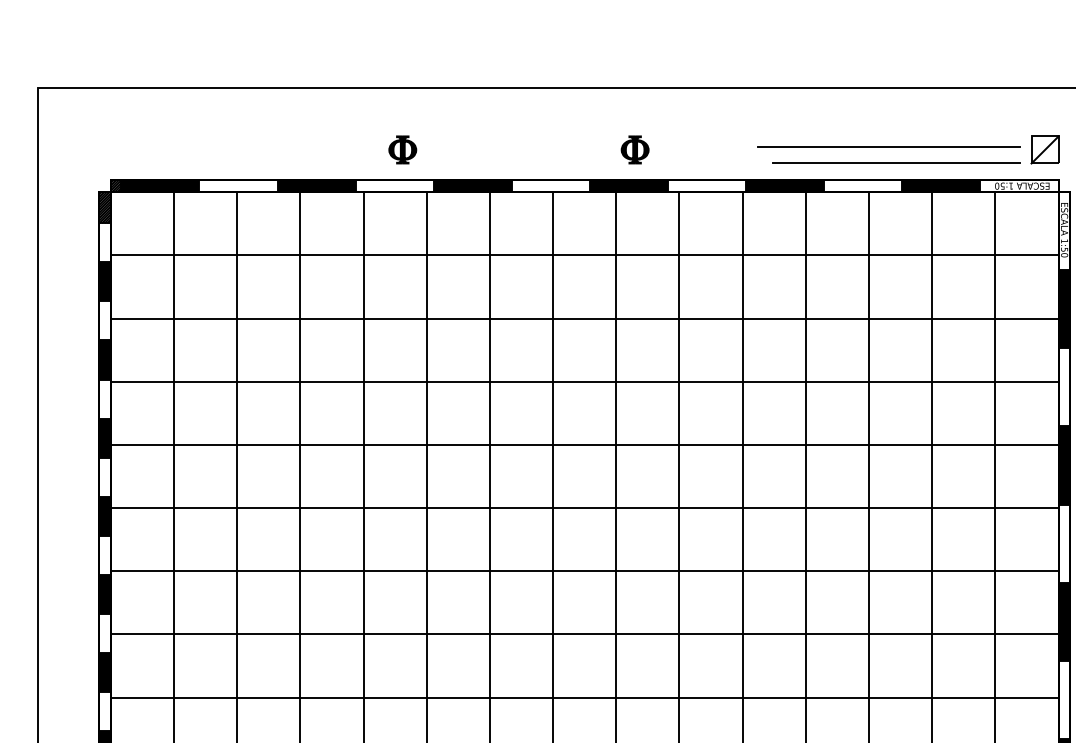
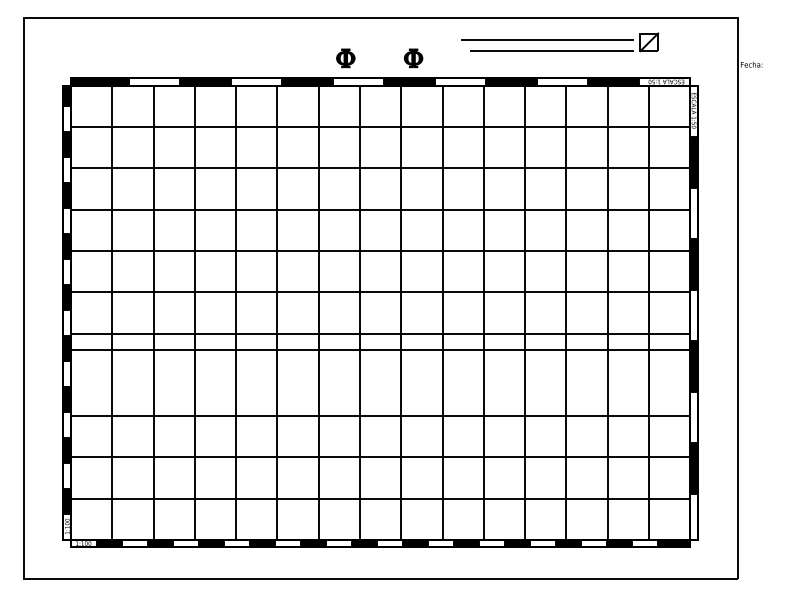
part: (402, 150) -> (345, 58), moved
part: (909, 150) -> (560, 42), moved
line: (584, 634) -> (380, 349), moved

